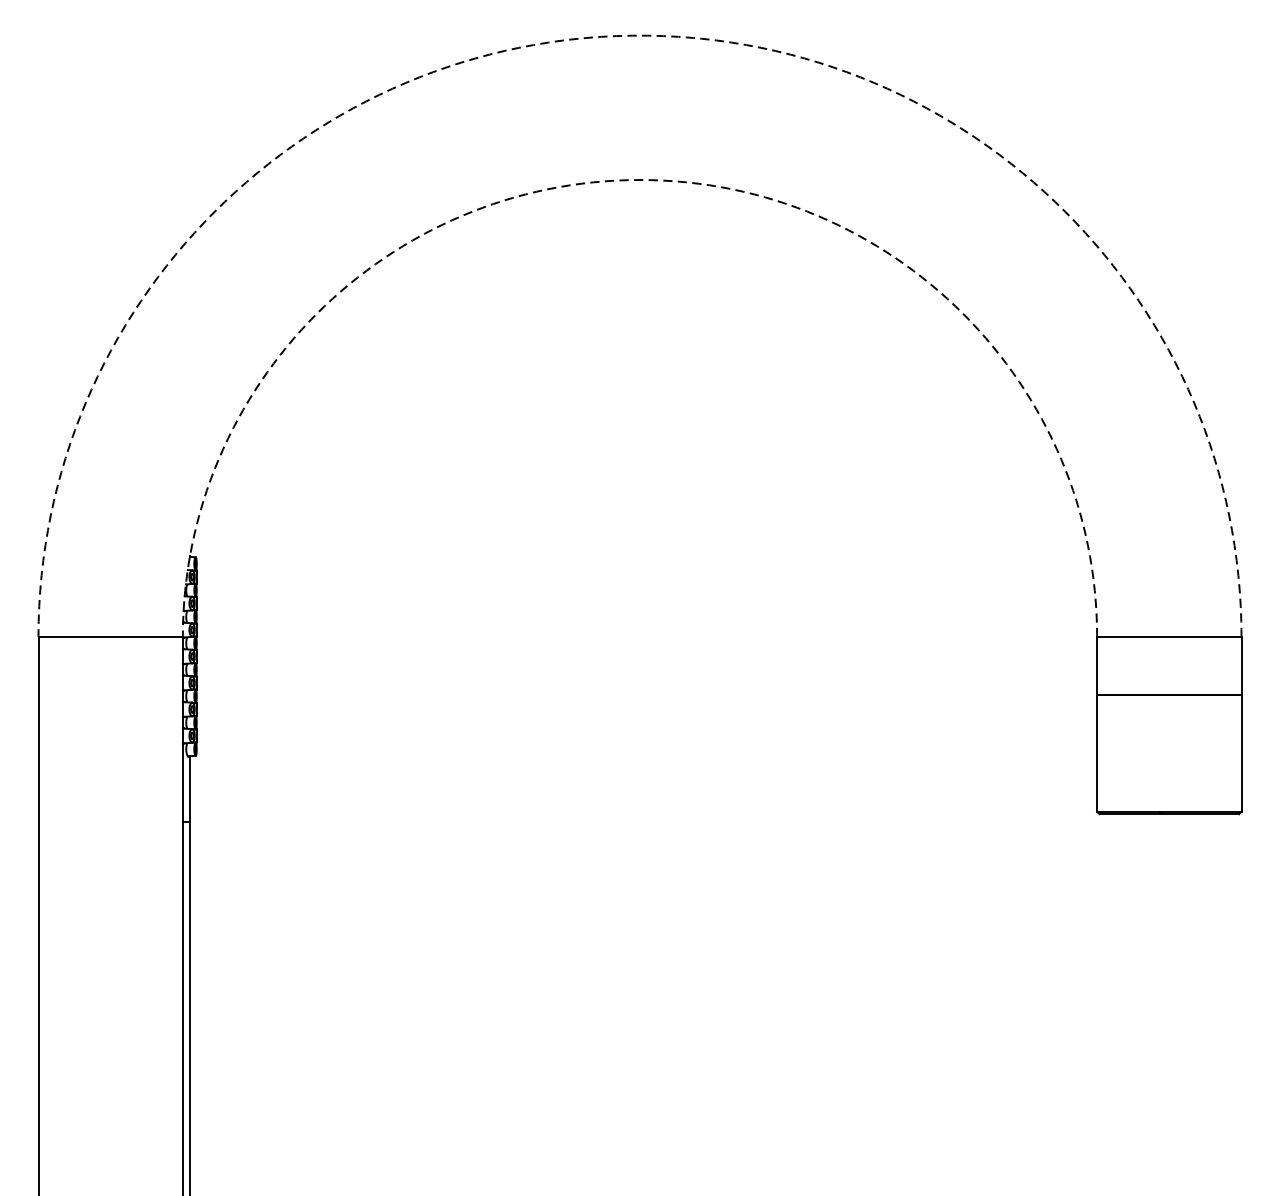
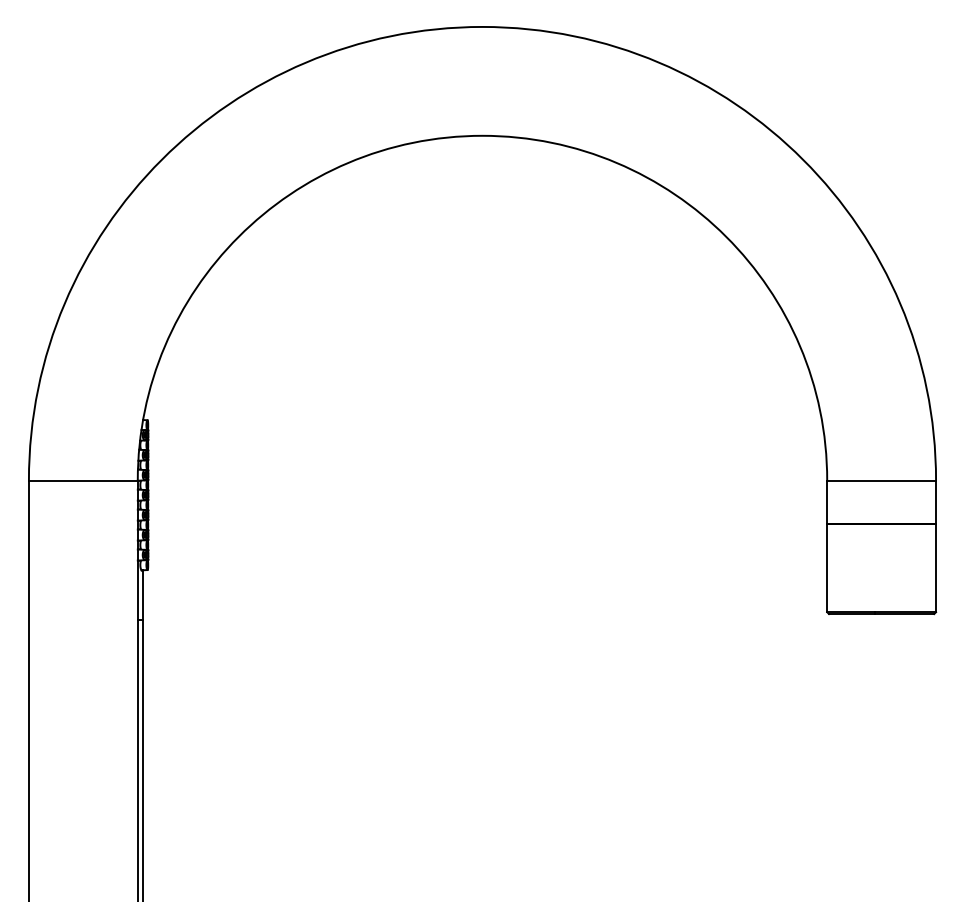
arc: (640, 35) -> (482, 26), dashed -> solid
arc: (640, 179) -> (482, 135), dashed -> solid

